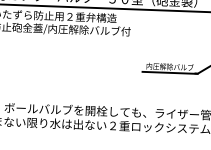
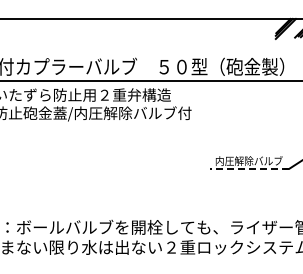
line: (169, 72) -> (248, 169), solid -> dashed

